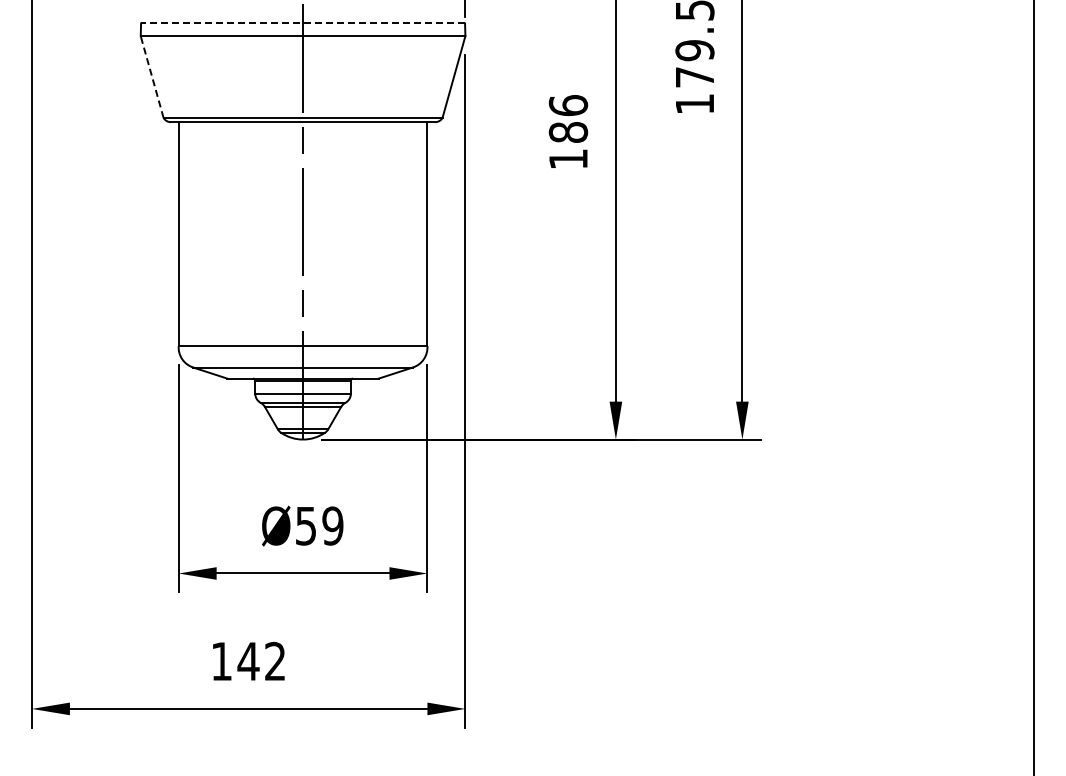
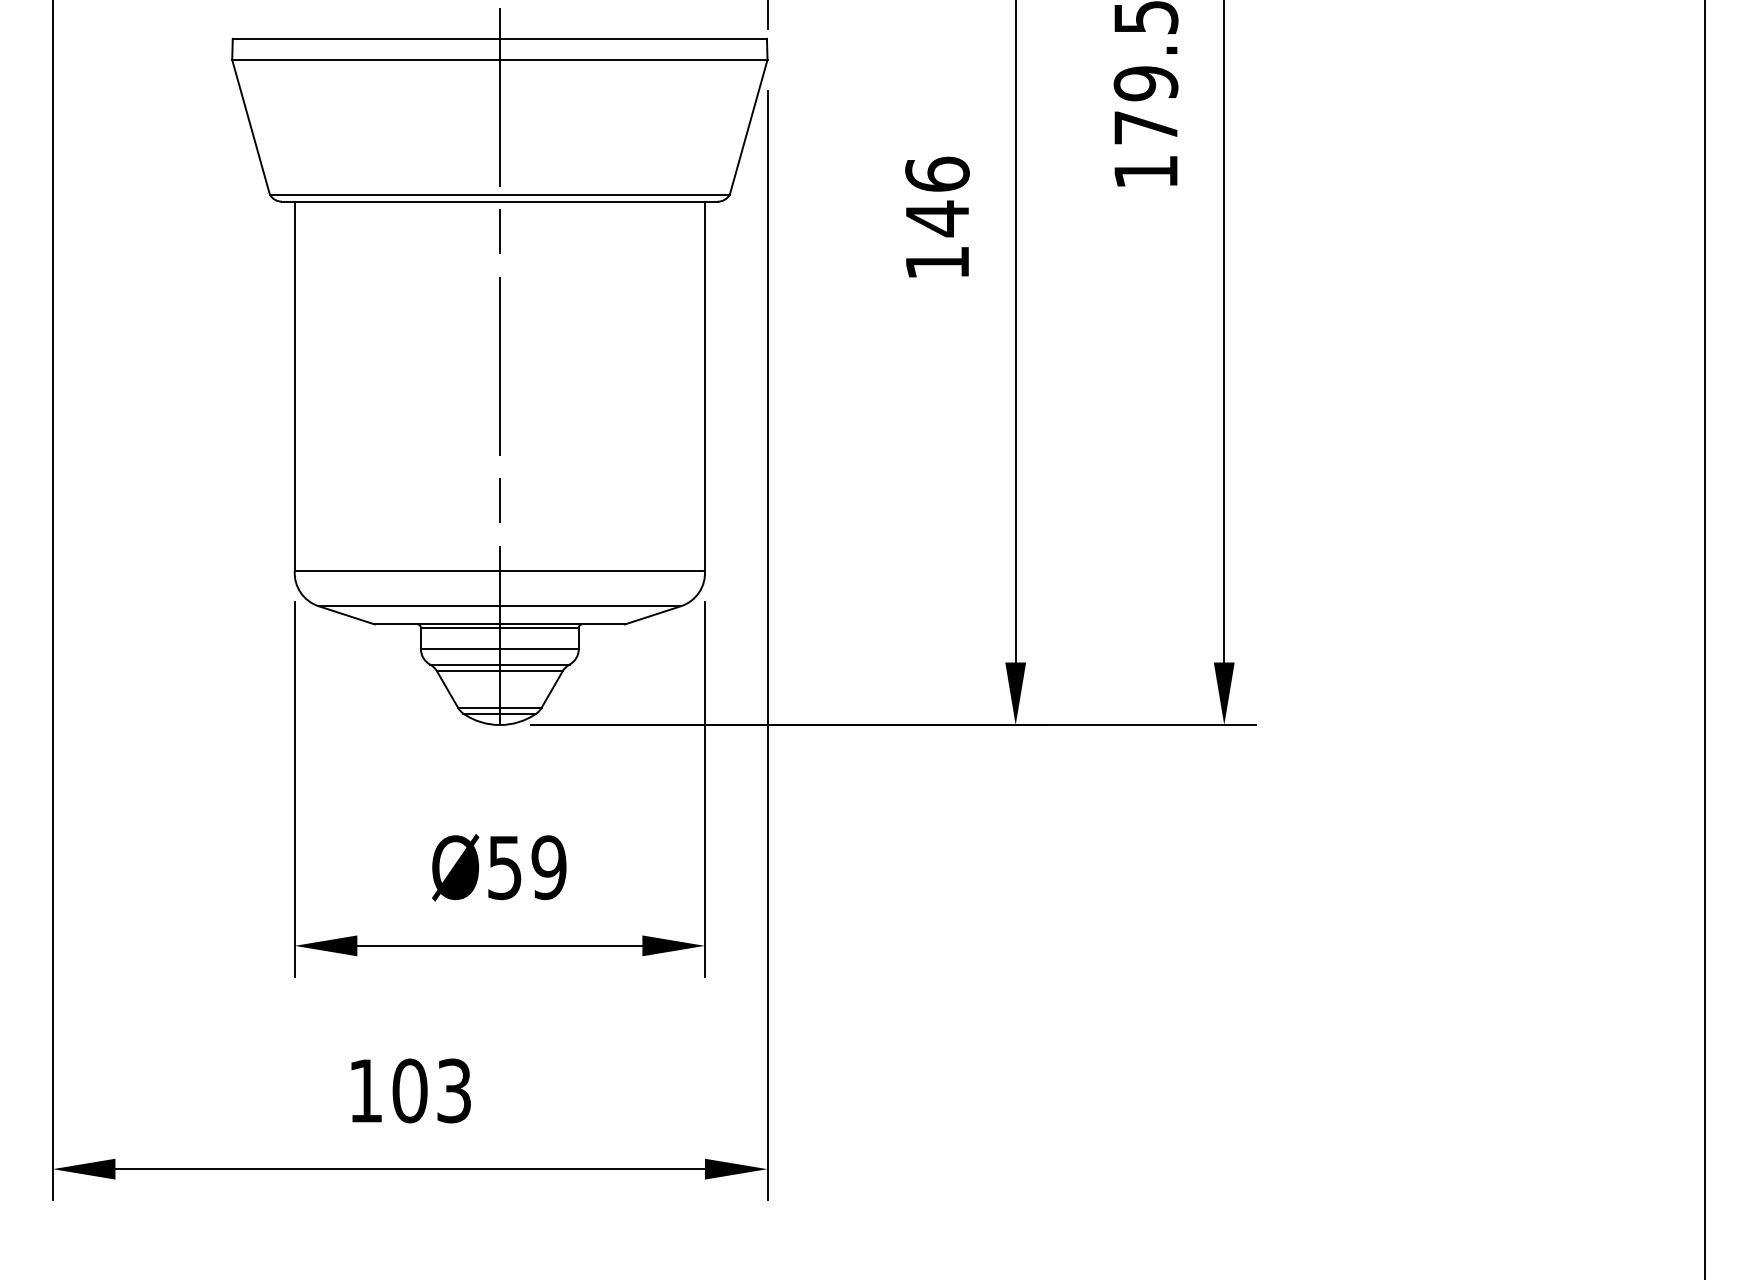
line: (303, 23) -> (500, 38), dashed -> solid
line: (152, 76) -> (251, 126), dashed -> solid
text: (568, 132) -> (937, 218), 186 -> 146
text: (261, 661) -> (431, 1090), 142 -> 103

